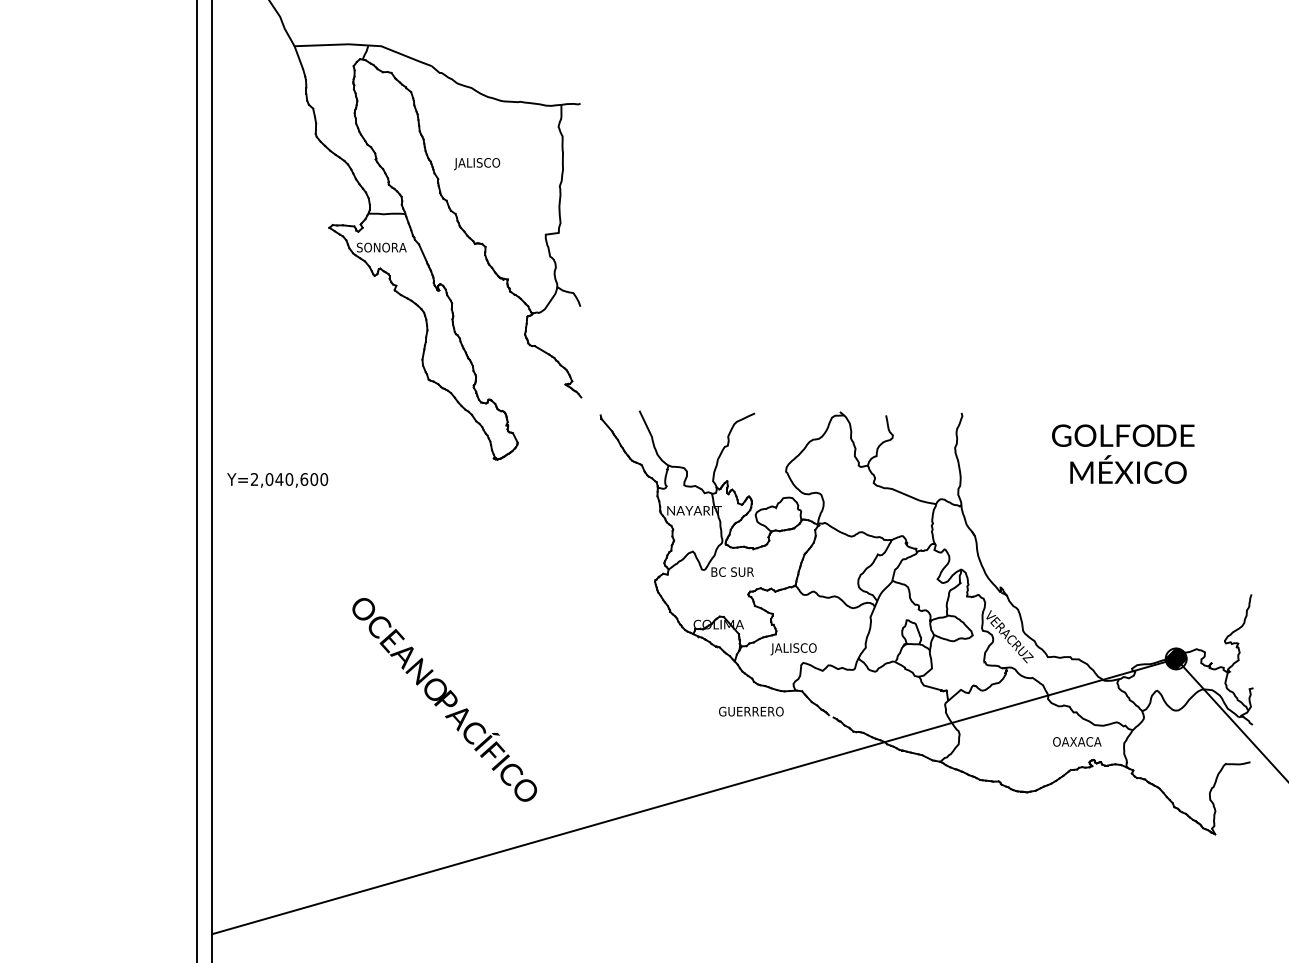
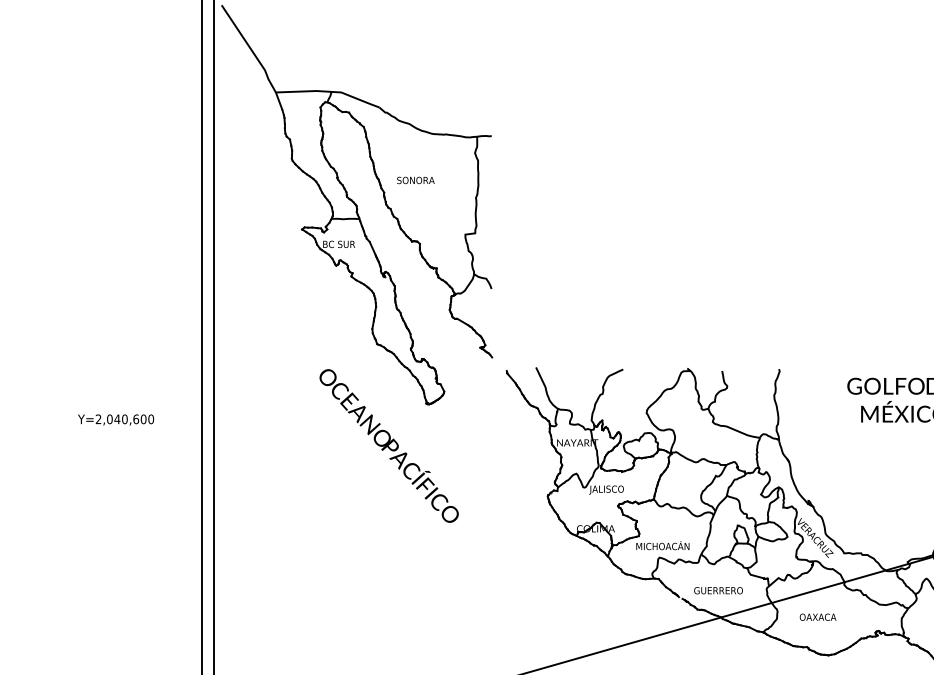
text: (479, 164) -> (415, 181), JALISCO -> SONORA
text: (381, 247) -> (341, 244), SONORA -> BC SUR
text: (277, 480) -> (115, 420), moved
text: (732, 573) -> (606, 490), BC SUR -> JALISCO
text: (806, 647) -> (662, 546), JALISCO -> MICHOACÁN
text: (444, 699) -> (389, 445), moved
text: (751, 711) -> (718, 590), moved
text: (1077, 741) -> (818, 616), moved

